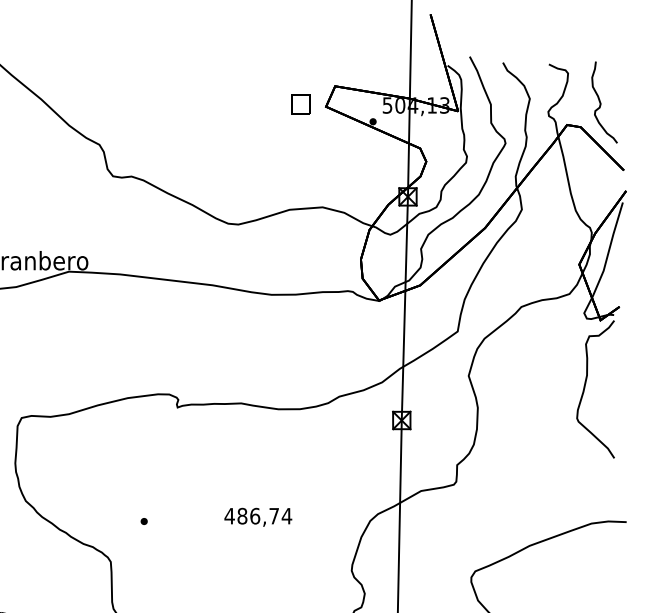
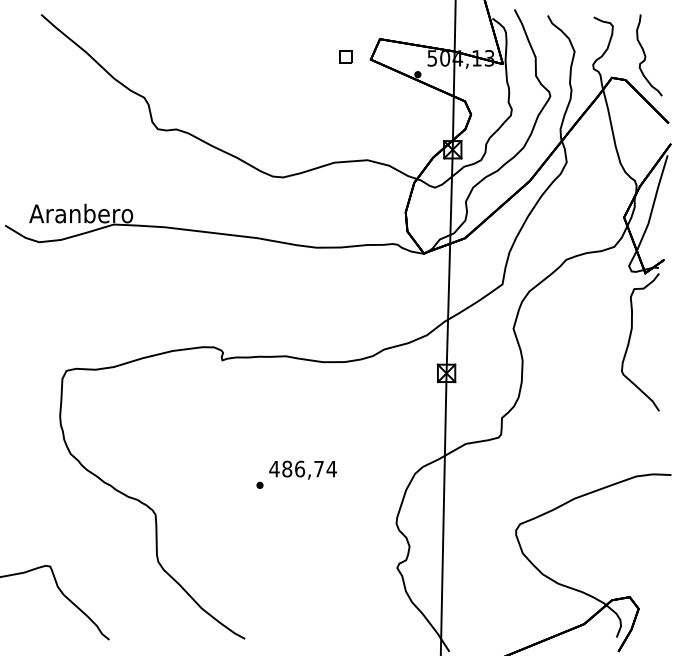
part: (300, 103) -> (345, 56), size x0.62
part: (143, 520) -> (259, 484), moved

